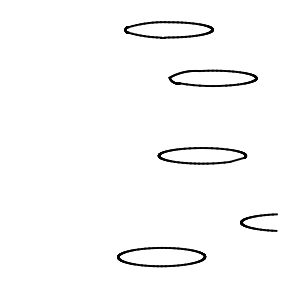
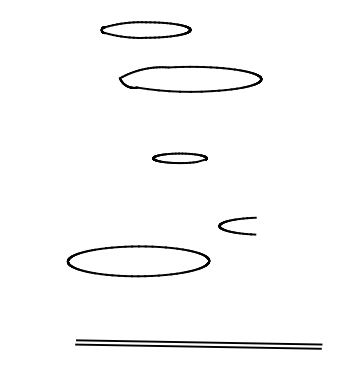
part: (212, 78) -> (190, 79), size x1.6
part: (201, 156) -> (179, 158), size x0.6
part: (161, 256) -> (138, 260), size x1.6

